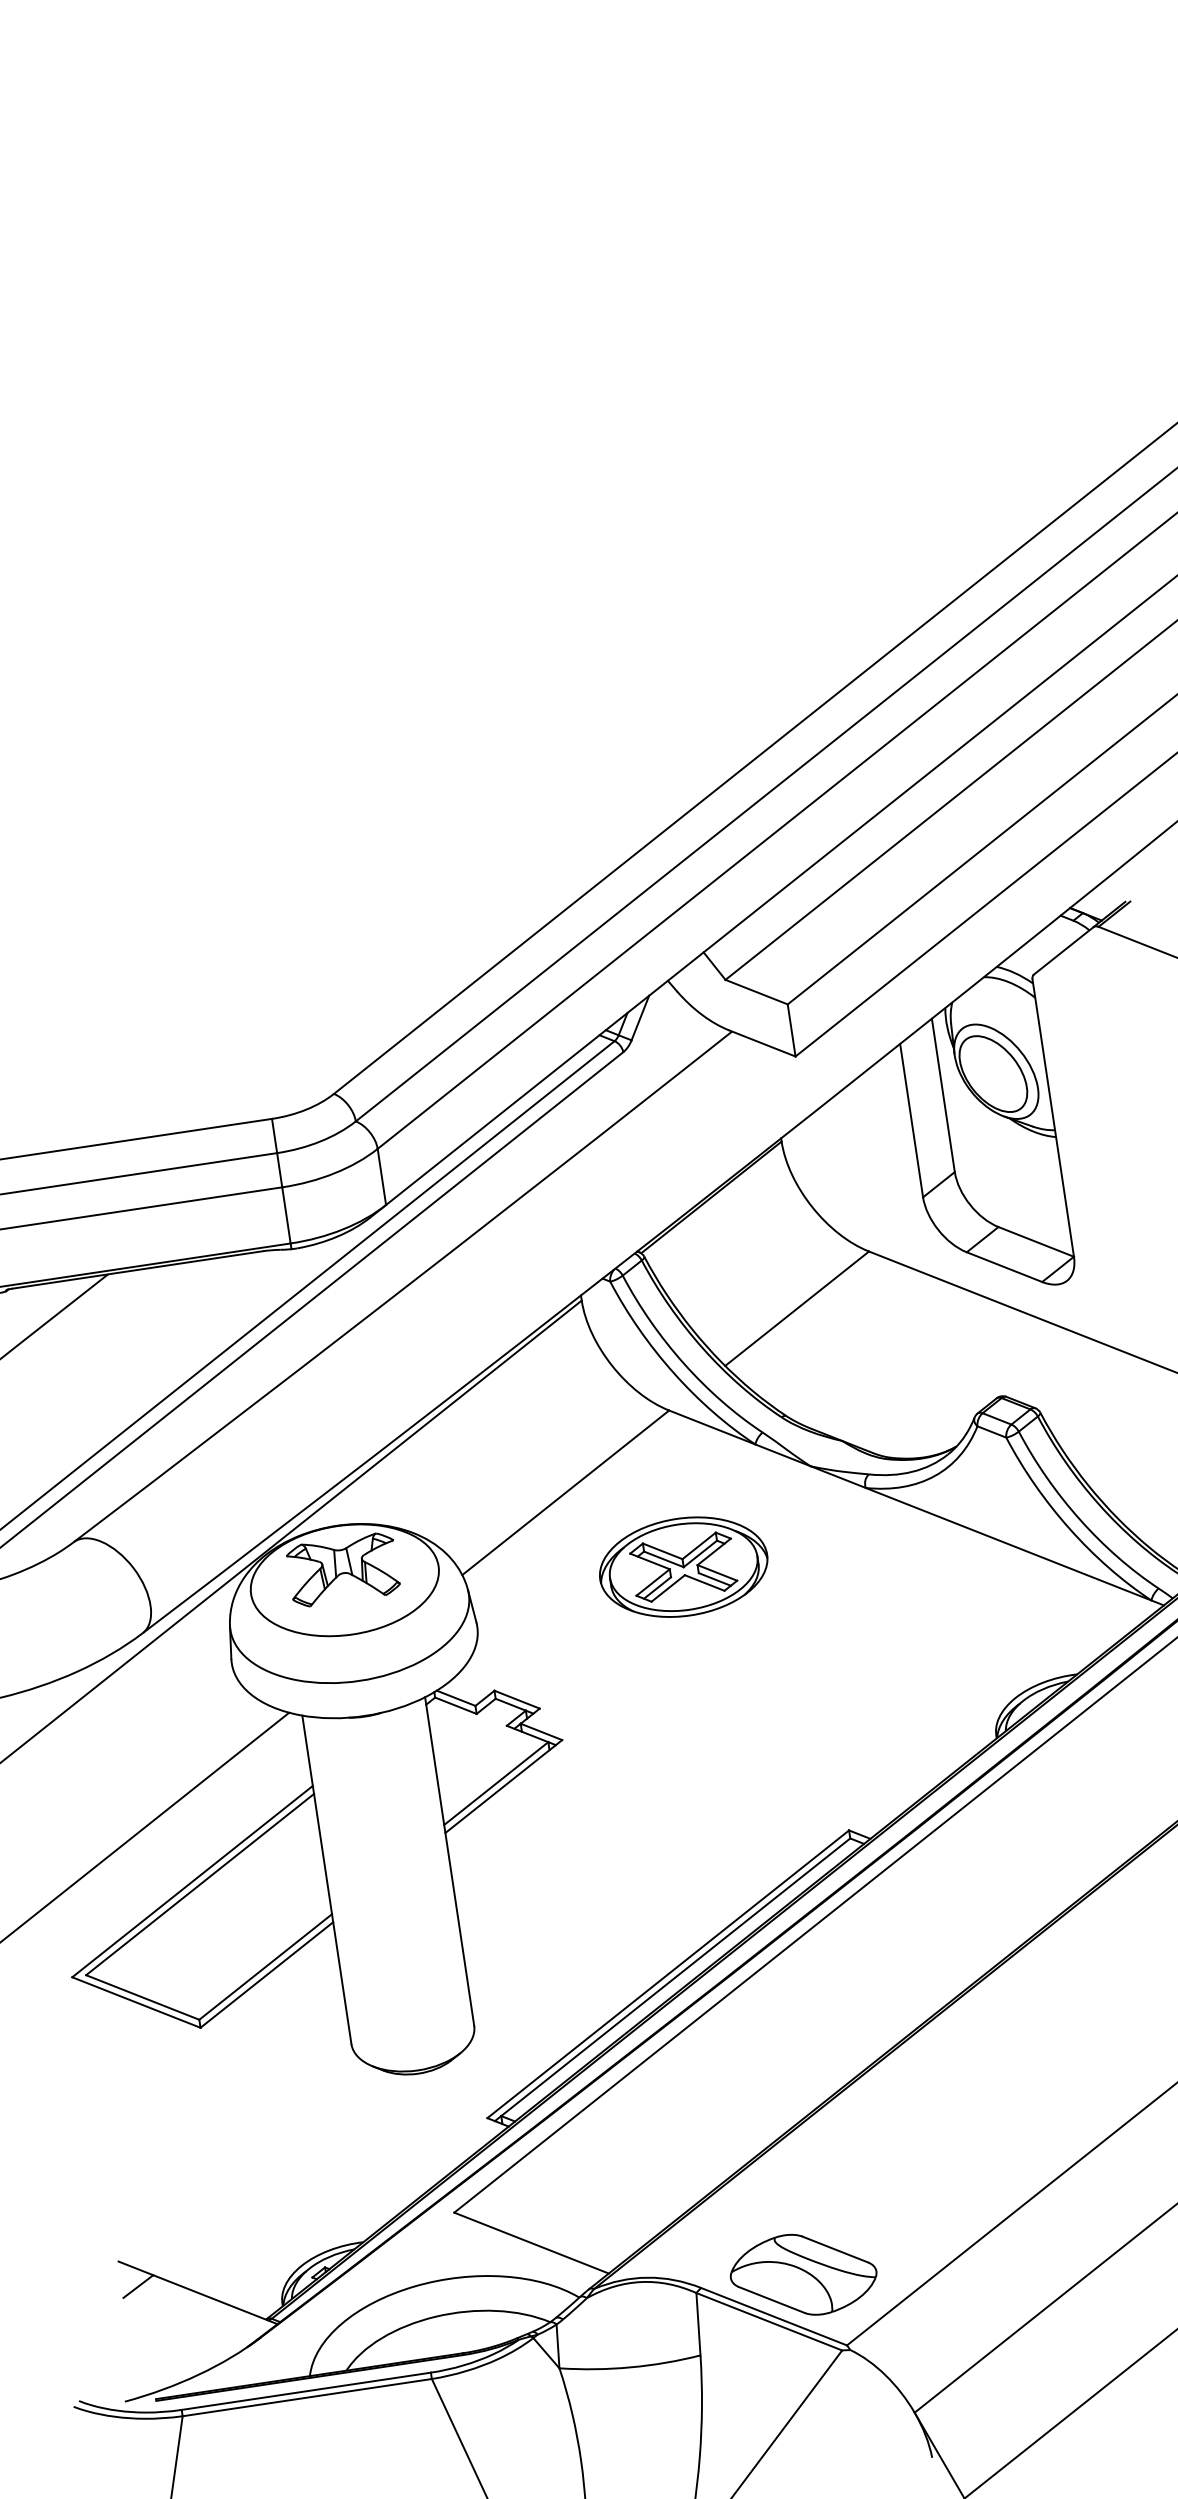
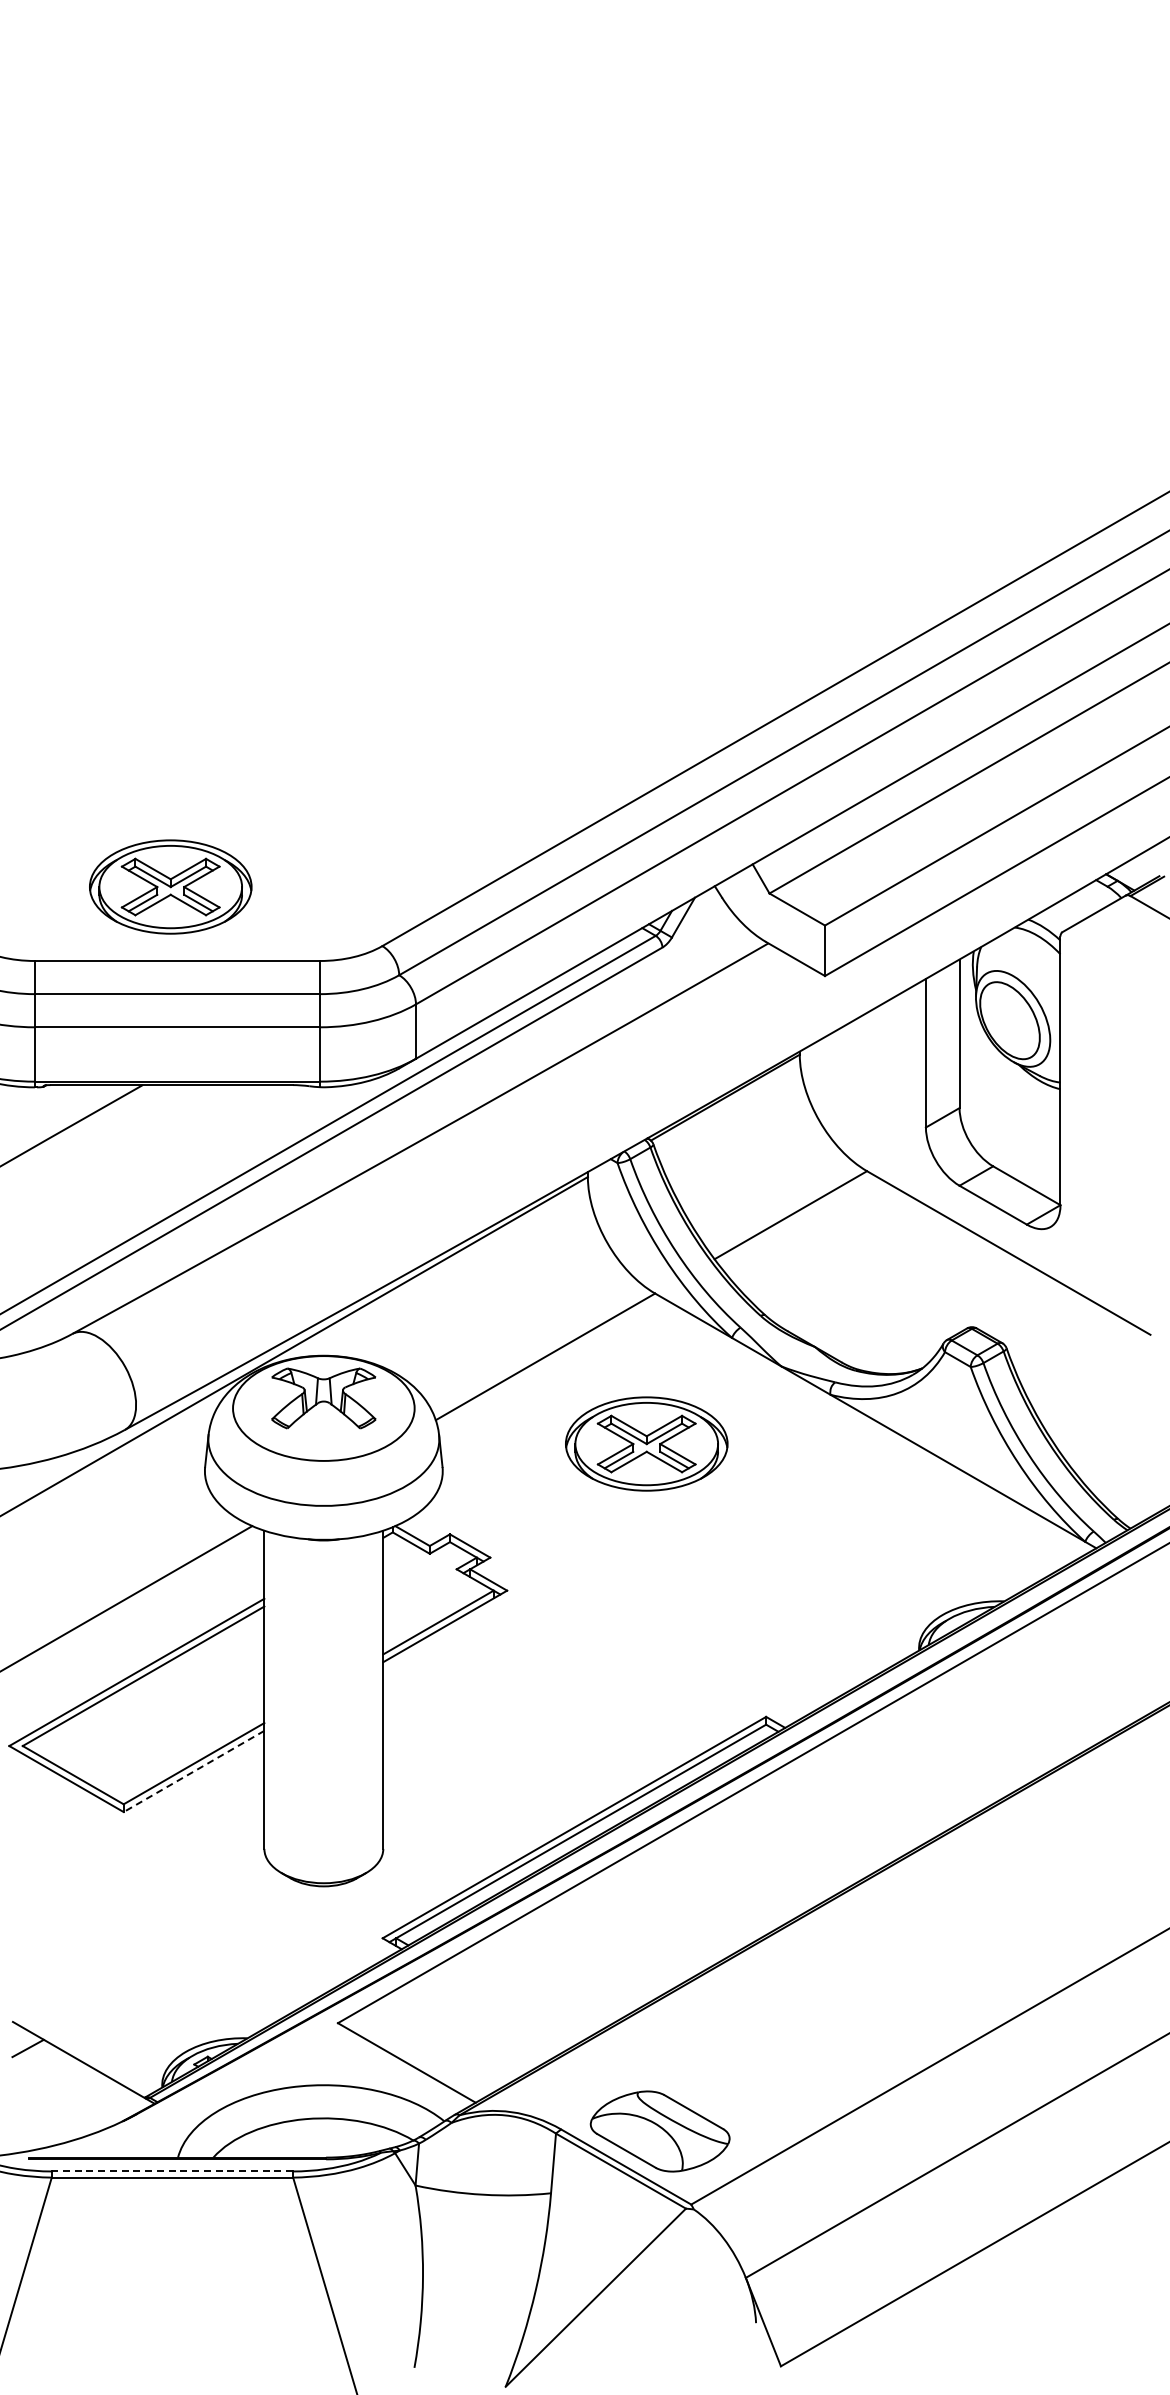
part: (106, 1065) -> (170, 886), added
line: (266, 1975) -> (193, 1771), solid -> dashed
line: (306, 2391) -> (172, 2171), solid -> dashed

